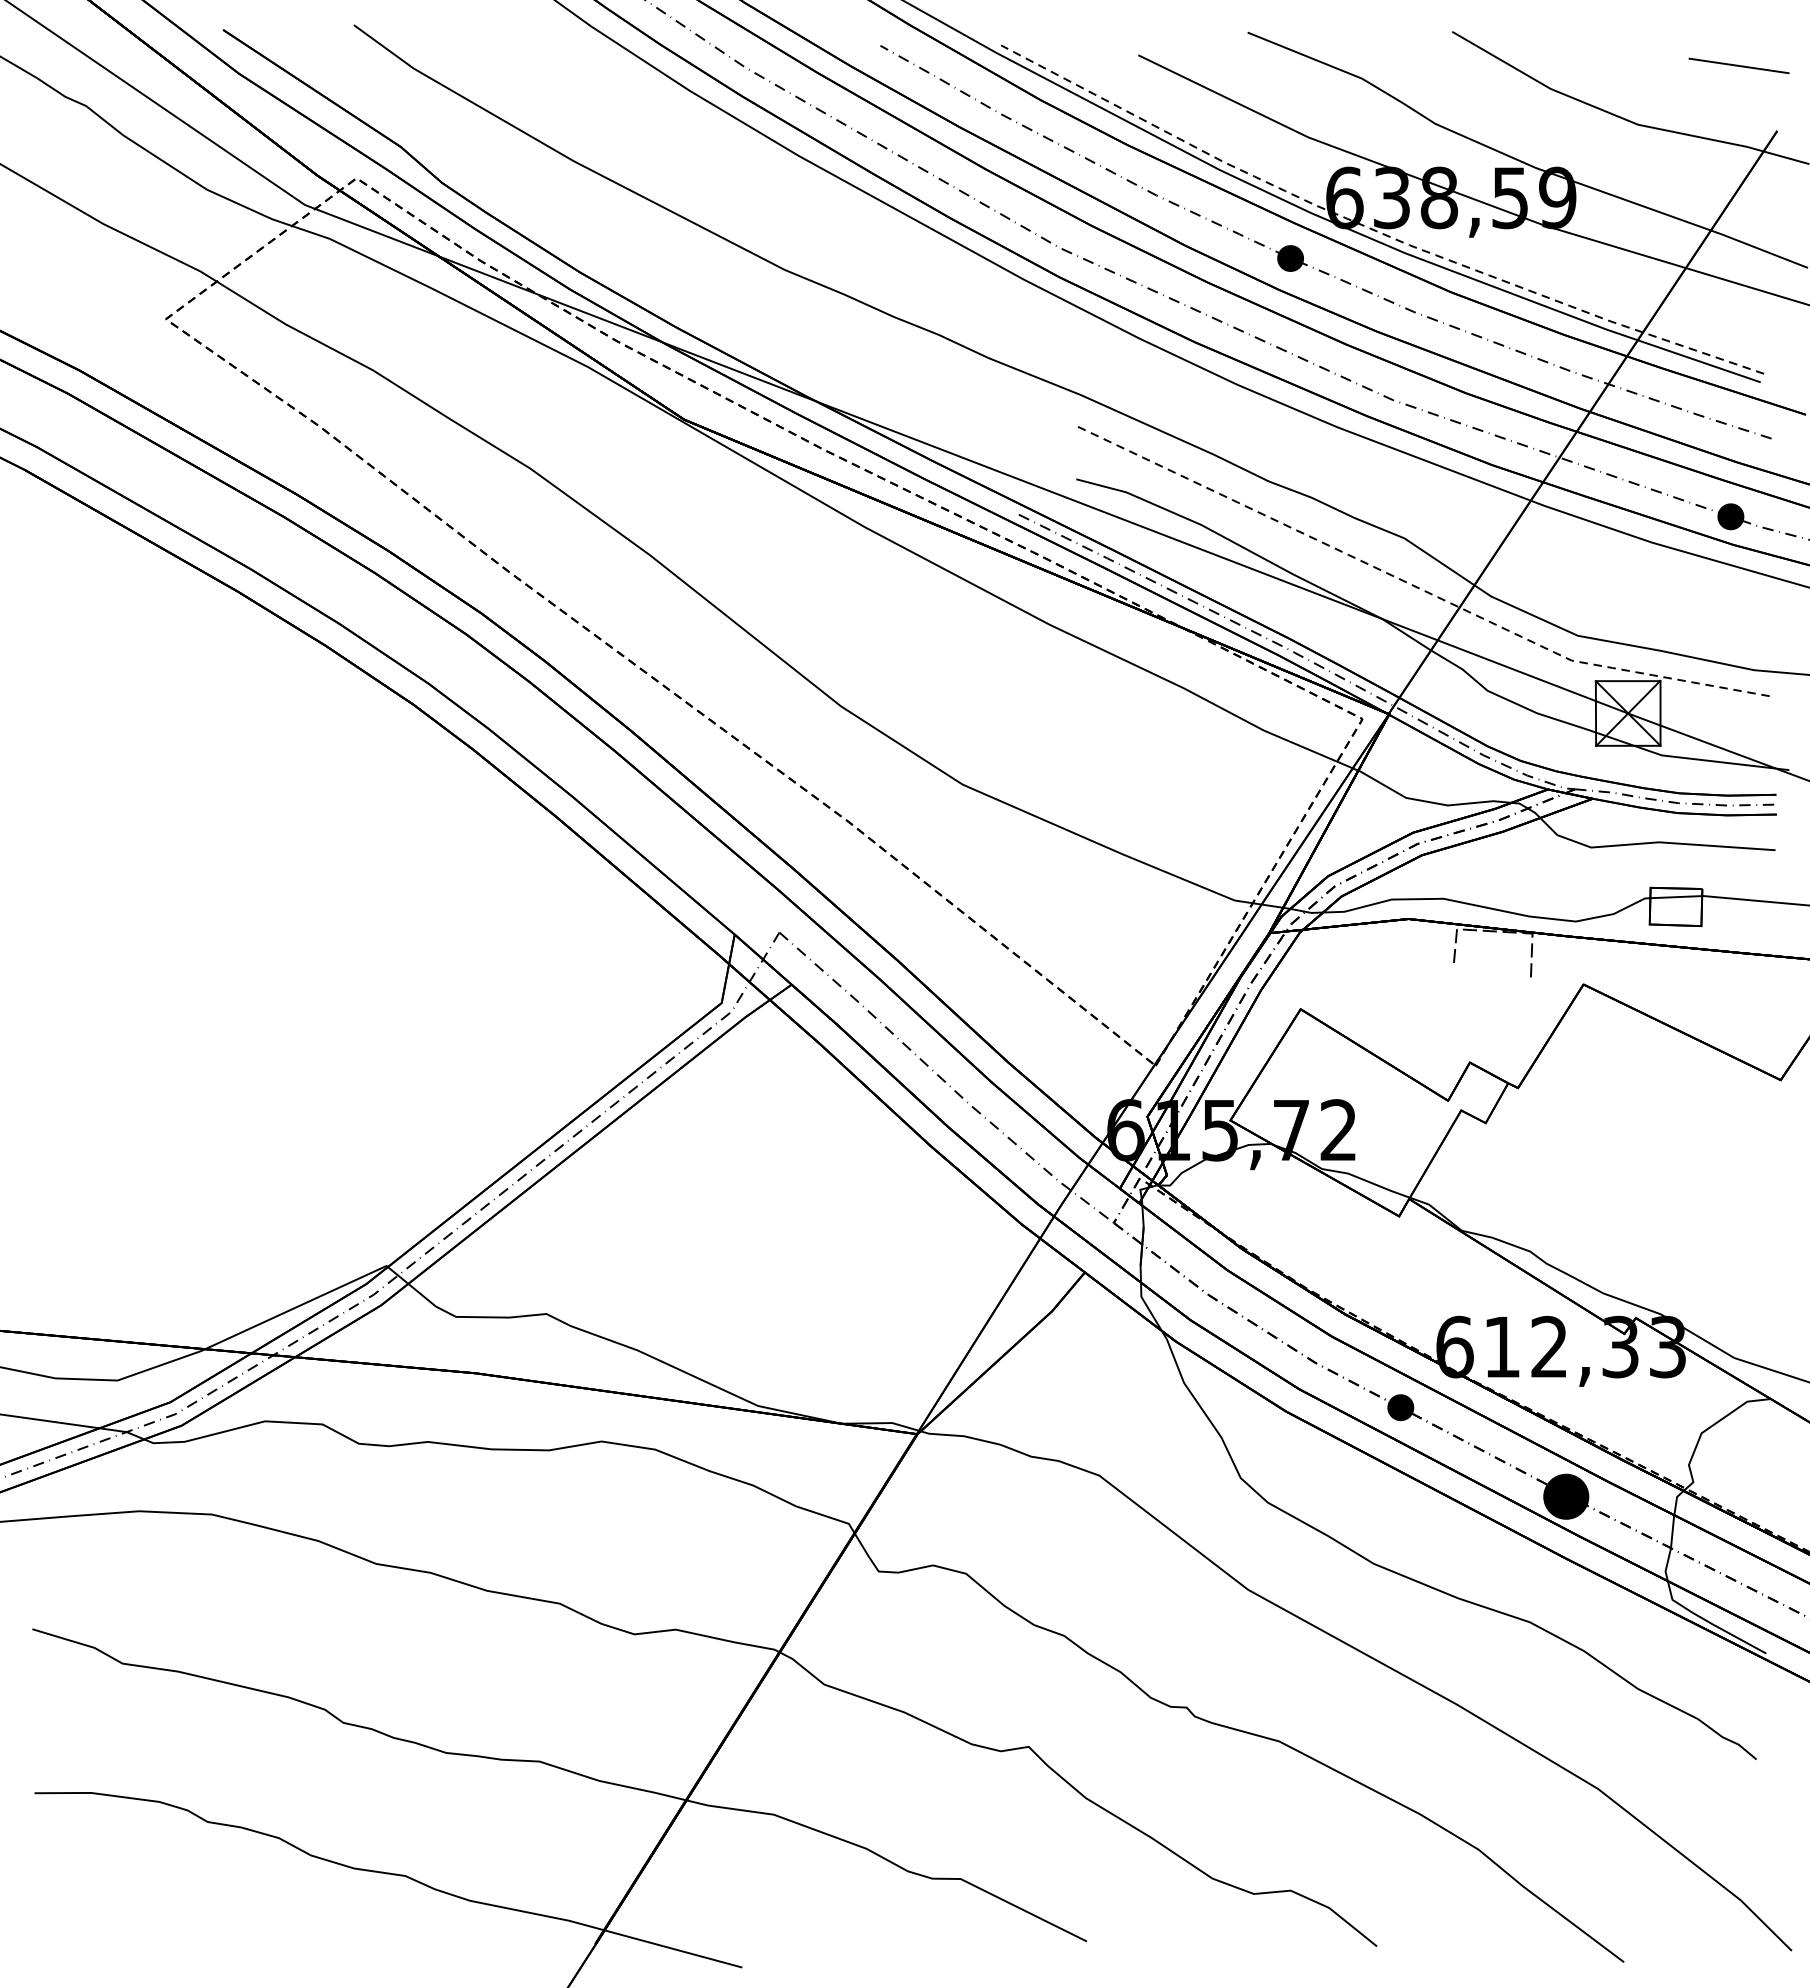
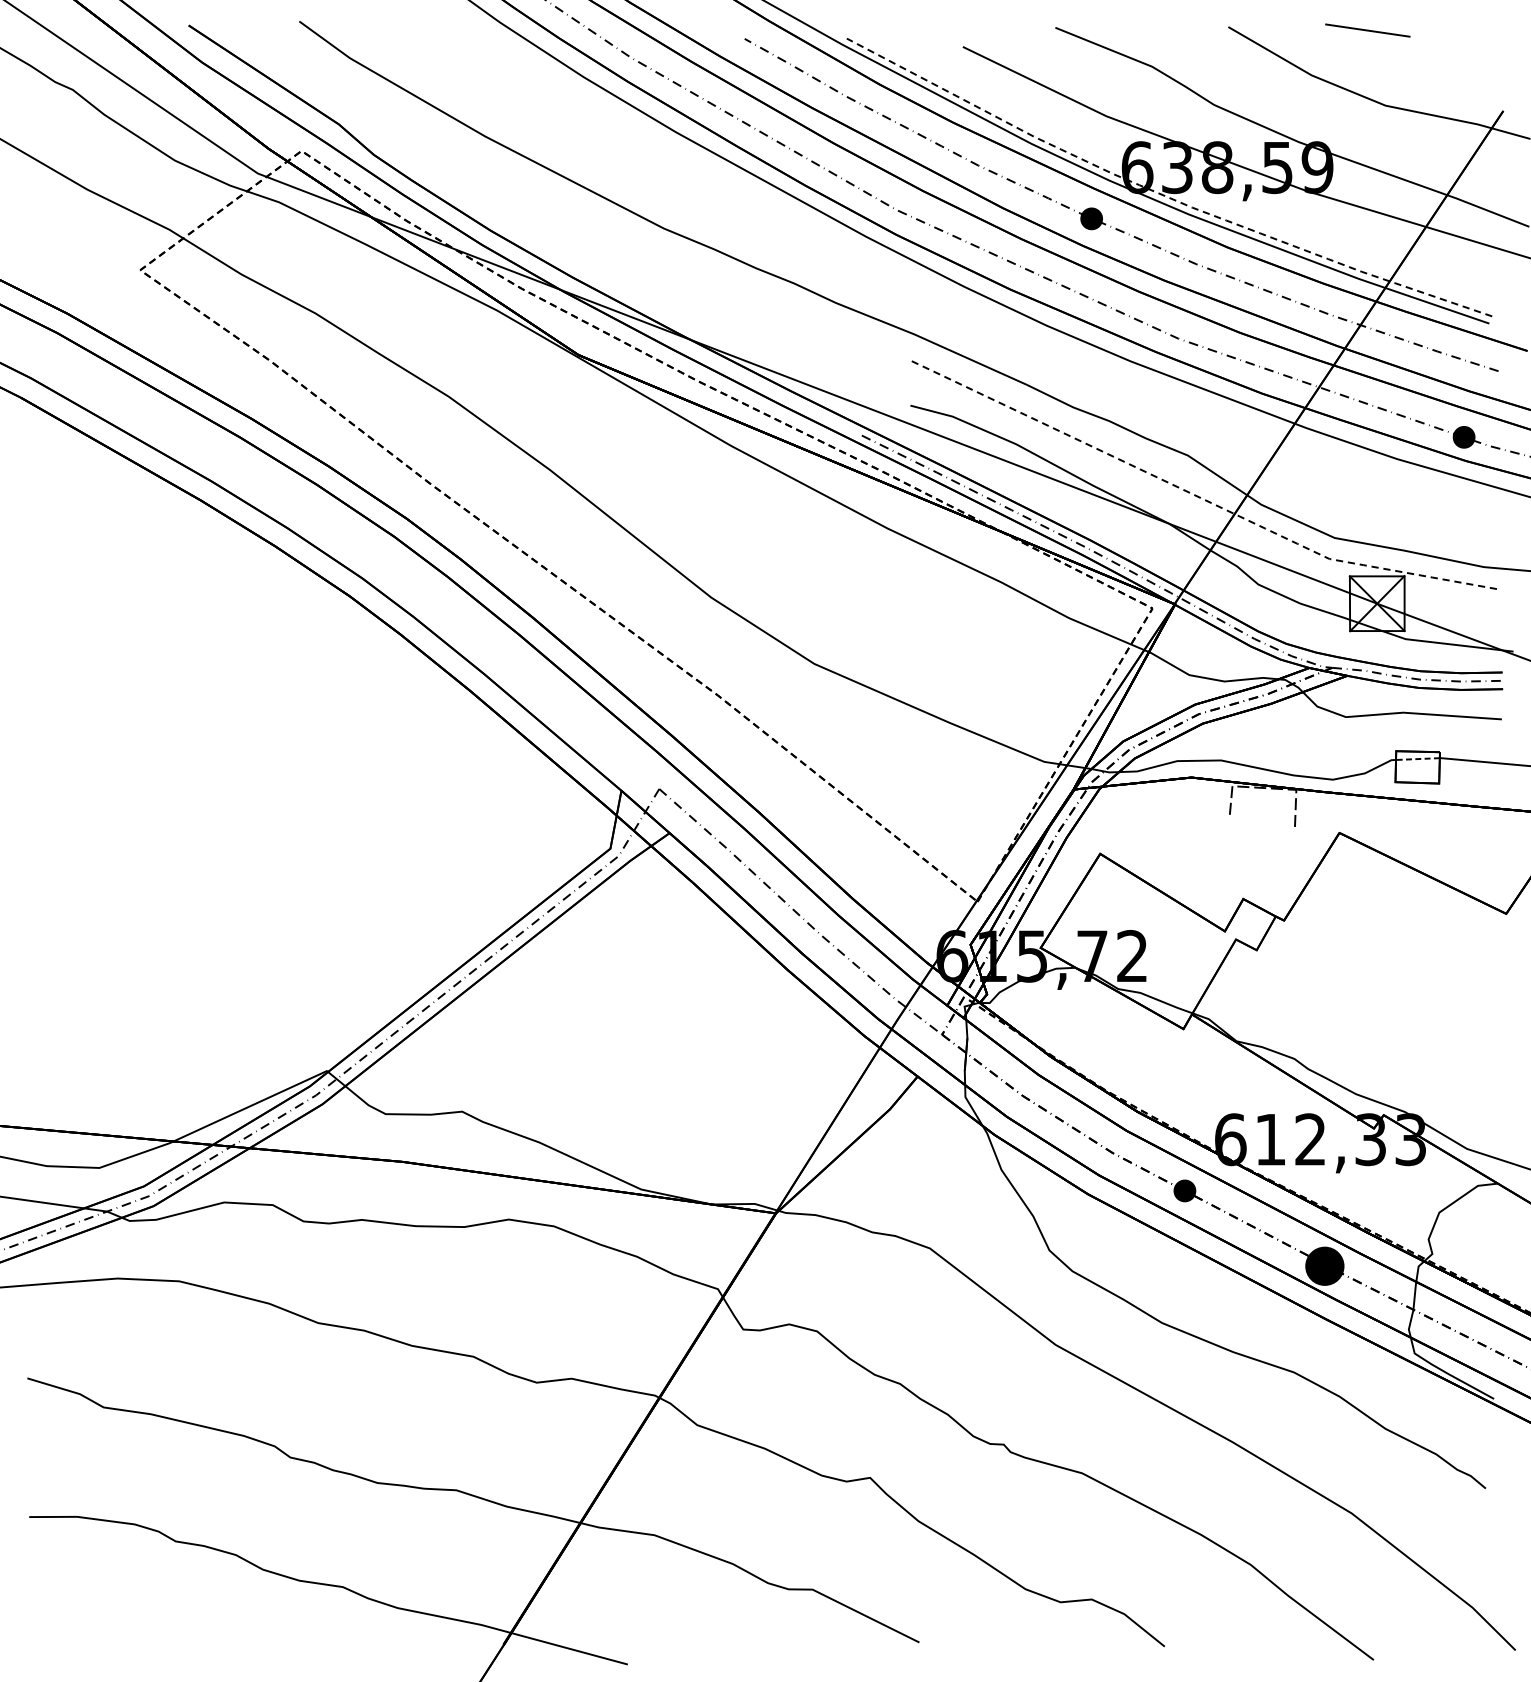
line: (1738, 65) -> (1367, 30), moved
line: (1676, 897) -> (1418, 759), solid -> dashed

